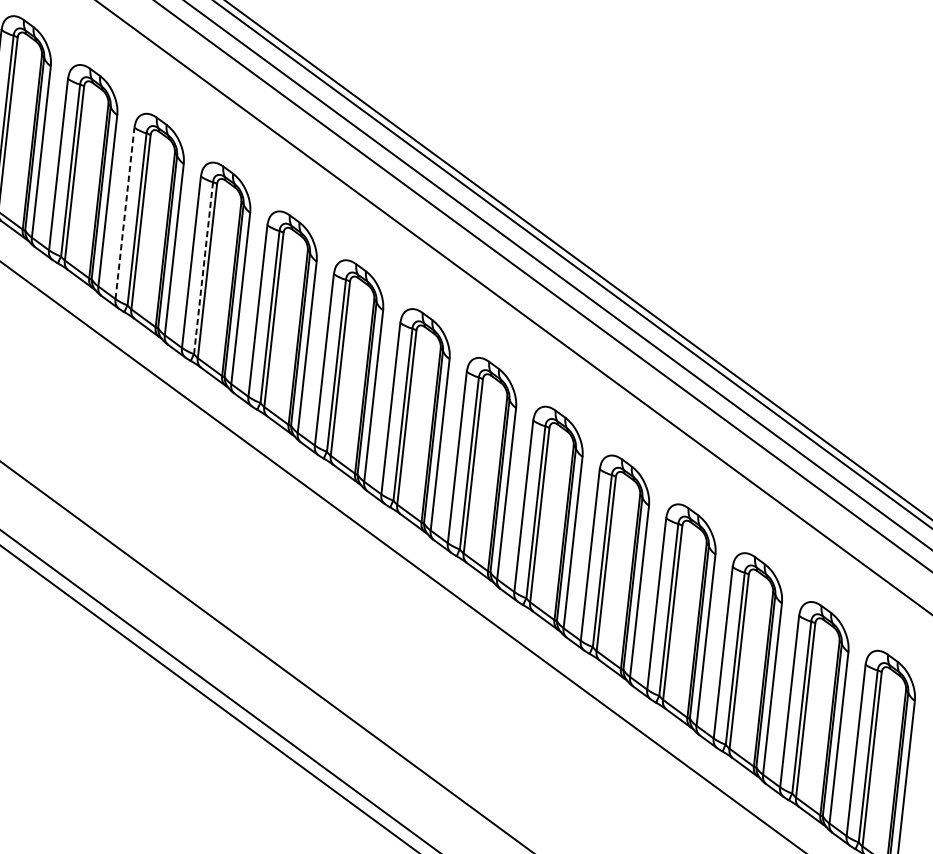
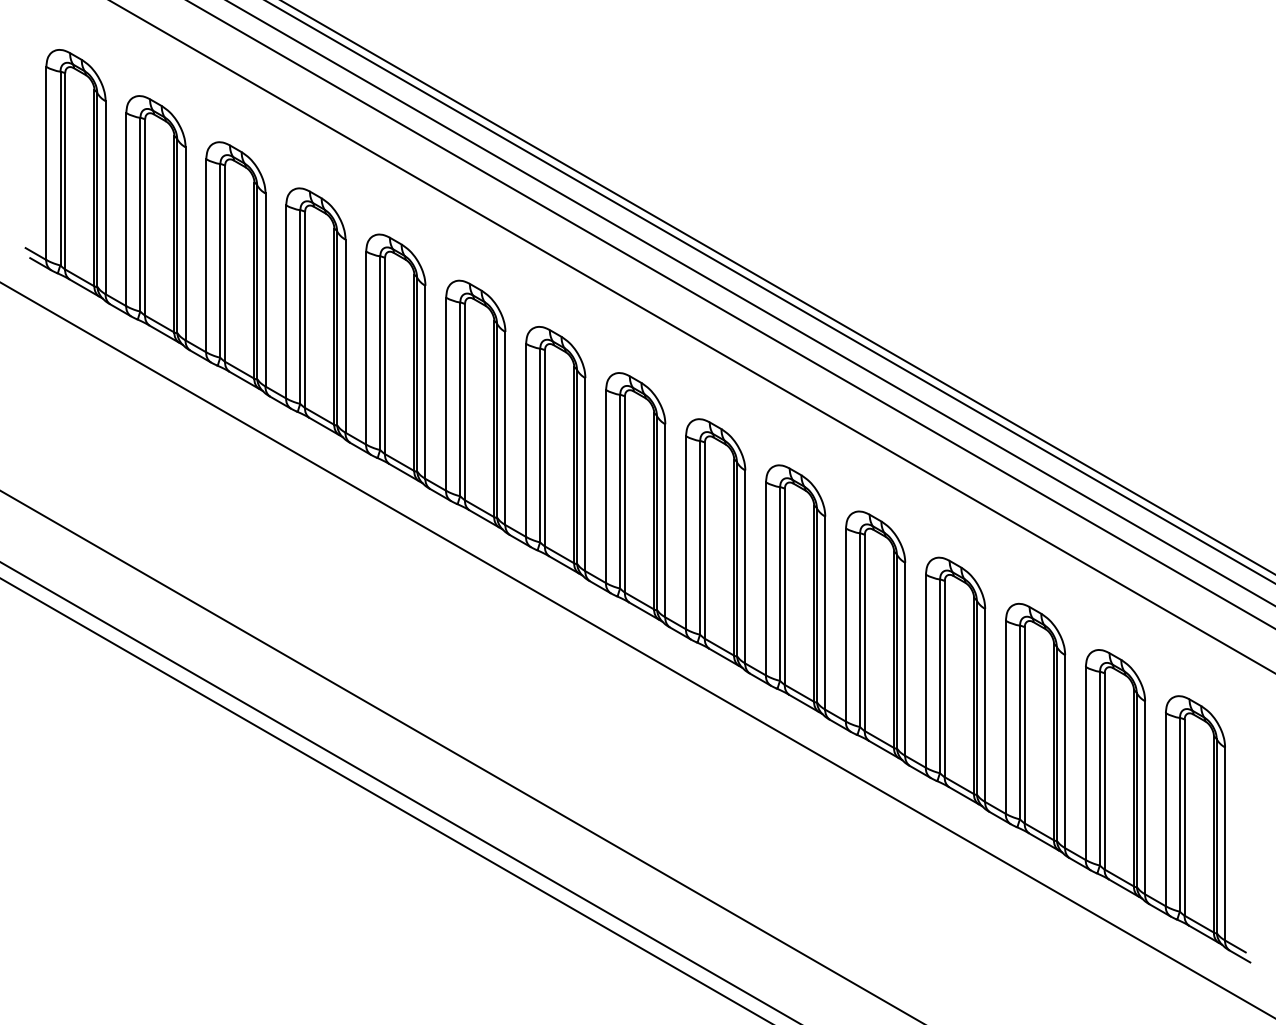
line: (125, 213) -> (286, 301), dashed -> solid
line: (203, 268) -> (380, 353), dashed -> solid

